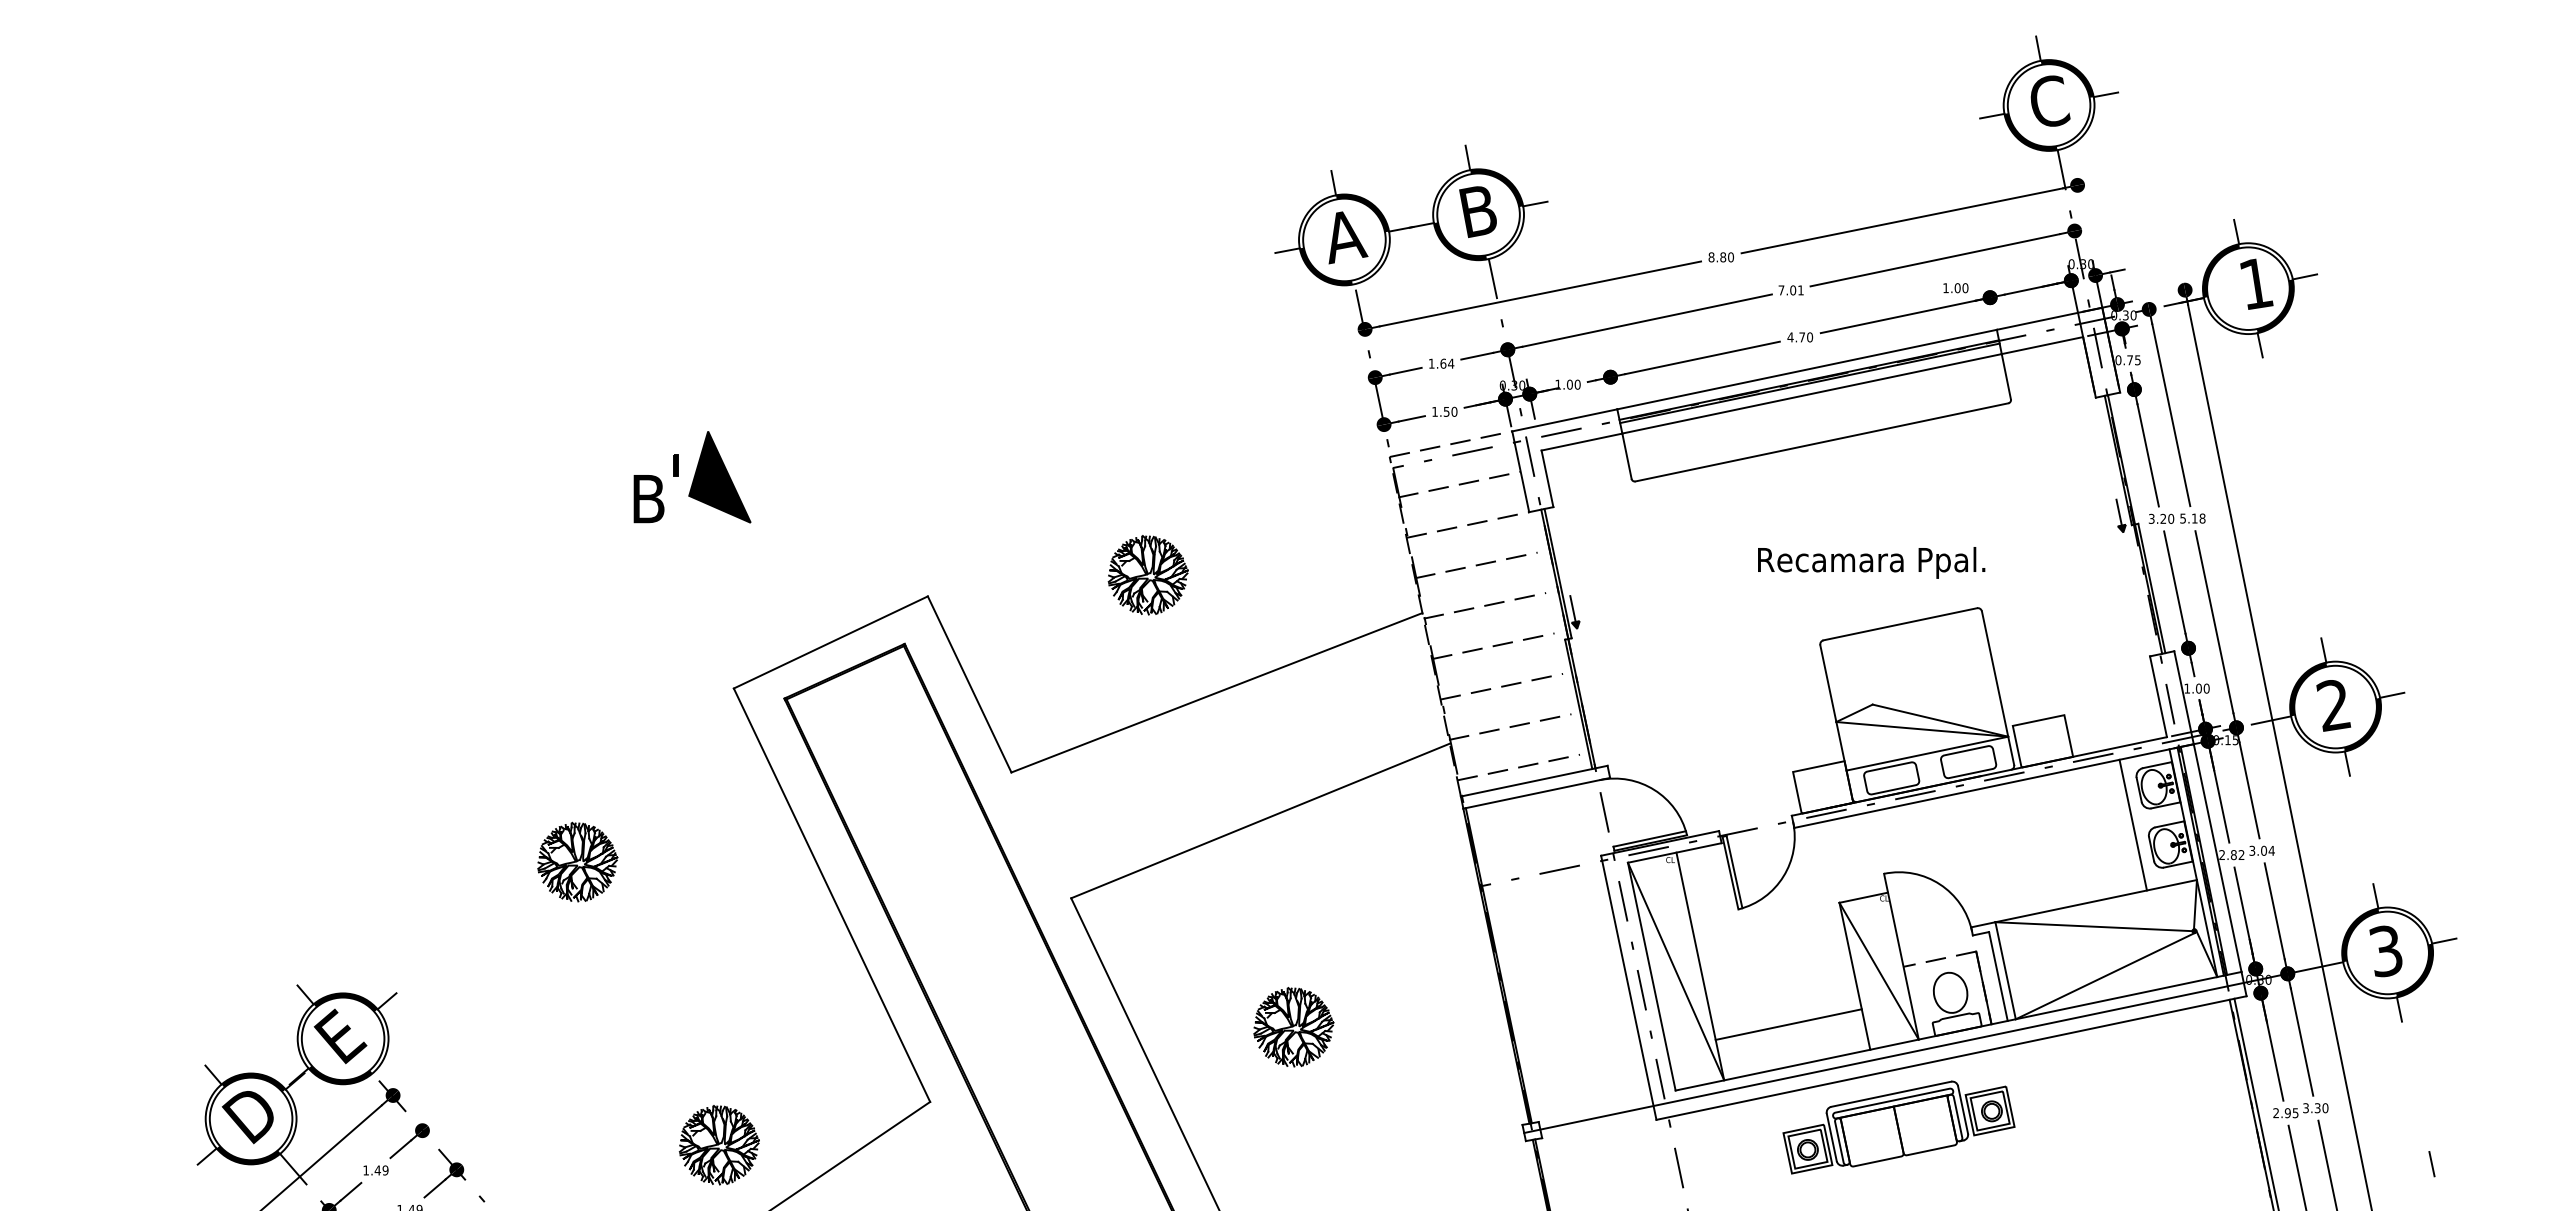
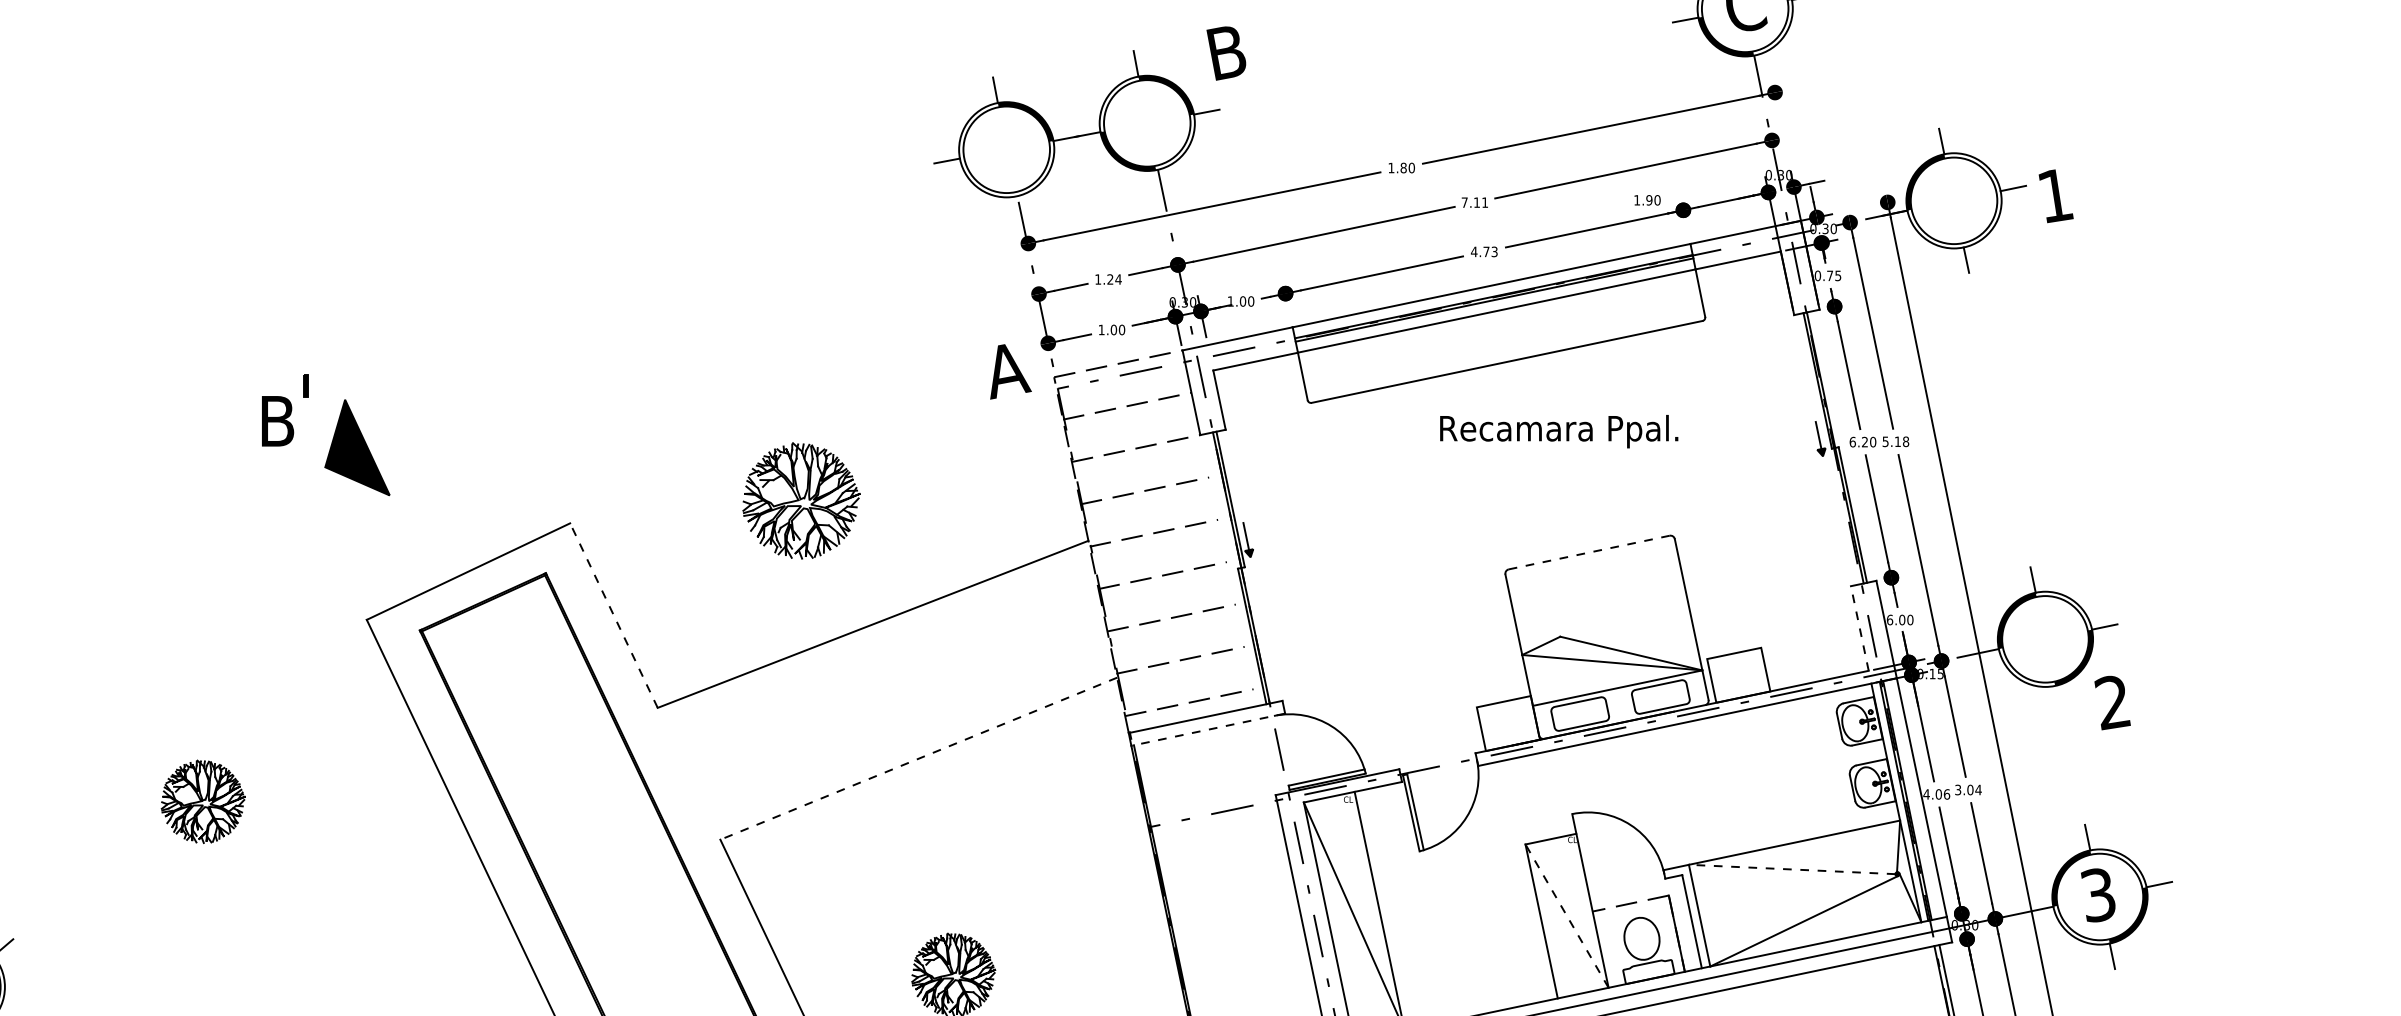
text: (1477, 211) -> (1225, 52), moved
text: (1348, 237) -> (1010, 371), moved
text: (1711, 257) -> (1391, 168), 8.80 -> 1.80
fill: (1325, 266) -> (986, 177), removed
text: (2256, 283) -> (2055, 195), moved
text: (1957, 288) -> (1649, 200), 1.00 -> 1.90
text: (1793, 290) -> (1477, 202), 7.01 -> 7.11
fill: (2274, 306) -> (1981, 219), removed
text: (1810, 337) -> (1495, 252), 4.70 -> 4.73
text: (1443, 363) -> (1110, 279), 1.64 -> 1.24
text: (1446, 411) -> (1113, 329), 1.50 -> 1.00
part: (719, 477) -> (357, 447), moved
text: (2151, 518) -> (1852, 441), 3.20 -> 6.20
text: (1871, 562) -> (1559, 431), moved
part: (1147, 575) -> (800, 501), size x1.4
line: (1899, 624) -> (1588, 552), solid -> dashed
line: (969, 684) -> (613, 615), solid -> dashed
text: (2187, 688) -> (1890, 619), 1.00 -> 6.00
line: (2158, 696) -> (1859, 628), solid -> dashed
text: (2333, 705) -> (2112, 702), moved
line: (2346, 763) -> (2056, 698), removed
line: (1536, 793) -> (1207, 729), solid -> dashed
line: (1260, 821) -> (918, 759), solid -> dashed
line: (2132, 824) -> (1832, 762), removed
text: (2231, 855) -> (1936, 794), 2.82 -> 4.06
line: (2093, 926) -> (1791, 869), solid -> dashed
line: (1878, 970) -> (1566, 915), solid -> dashed
line: (1788, 1024) -> (1472, 971), removed

